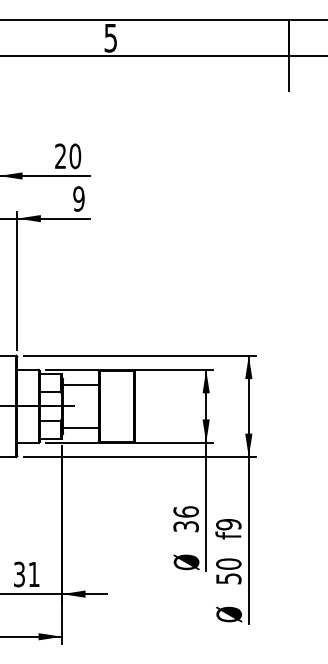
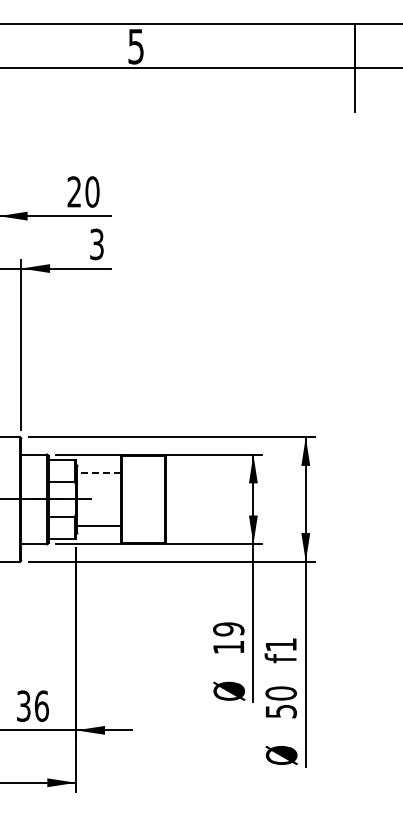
text: (78, 199) -> (96, 244), 9 -> 3
line: (81, 385) -> (99, 473), solid -> dashed
text: (185, 519) -> (228, 638), 36 -> 19
text: (228, 524) -> (280, 644), f9 -> f1
text: (33, 573) -> (41, 705), 31 -> 36

